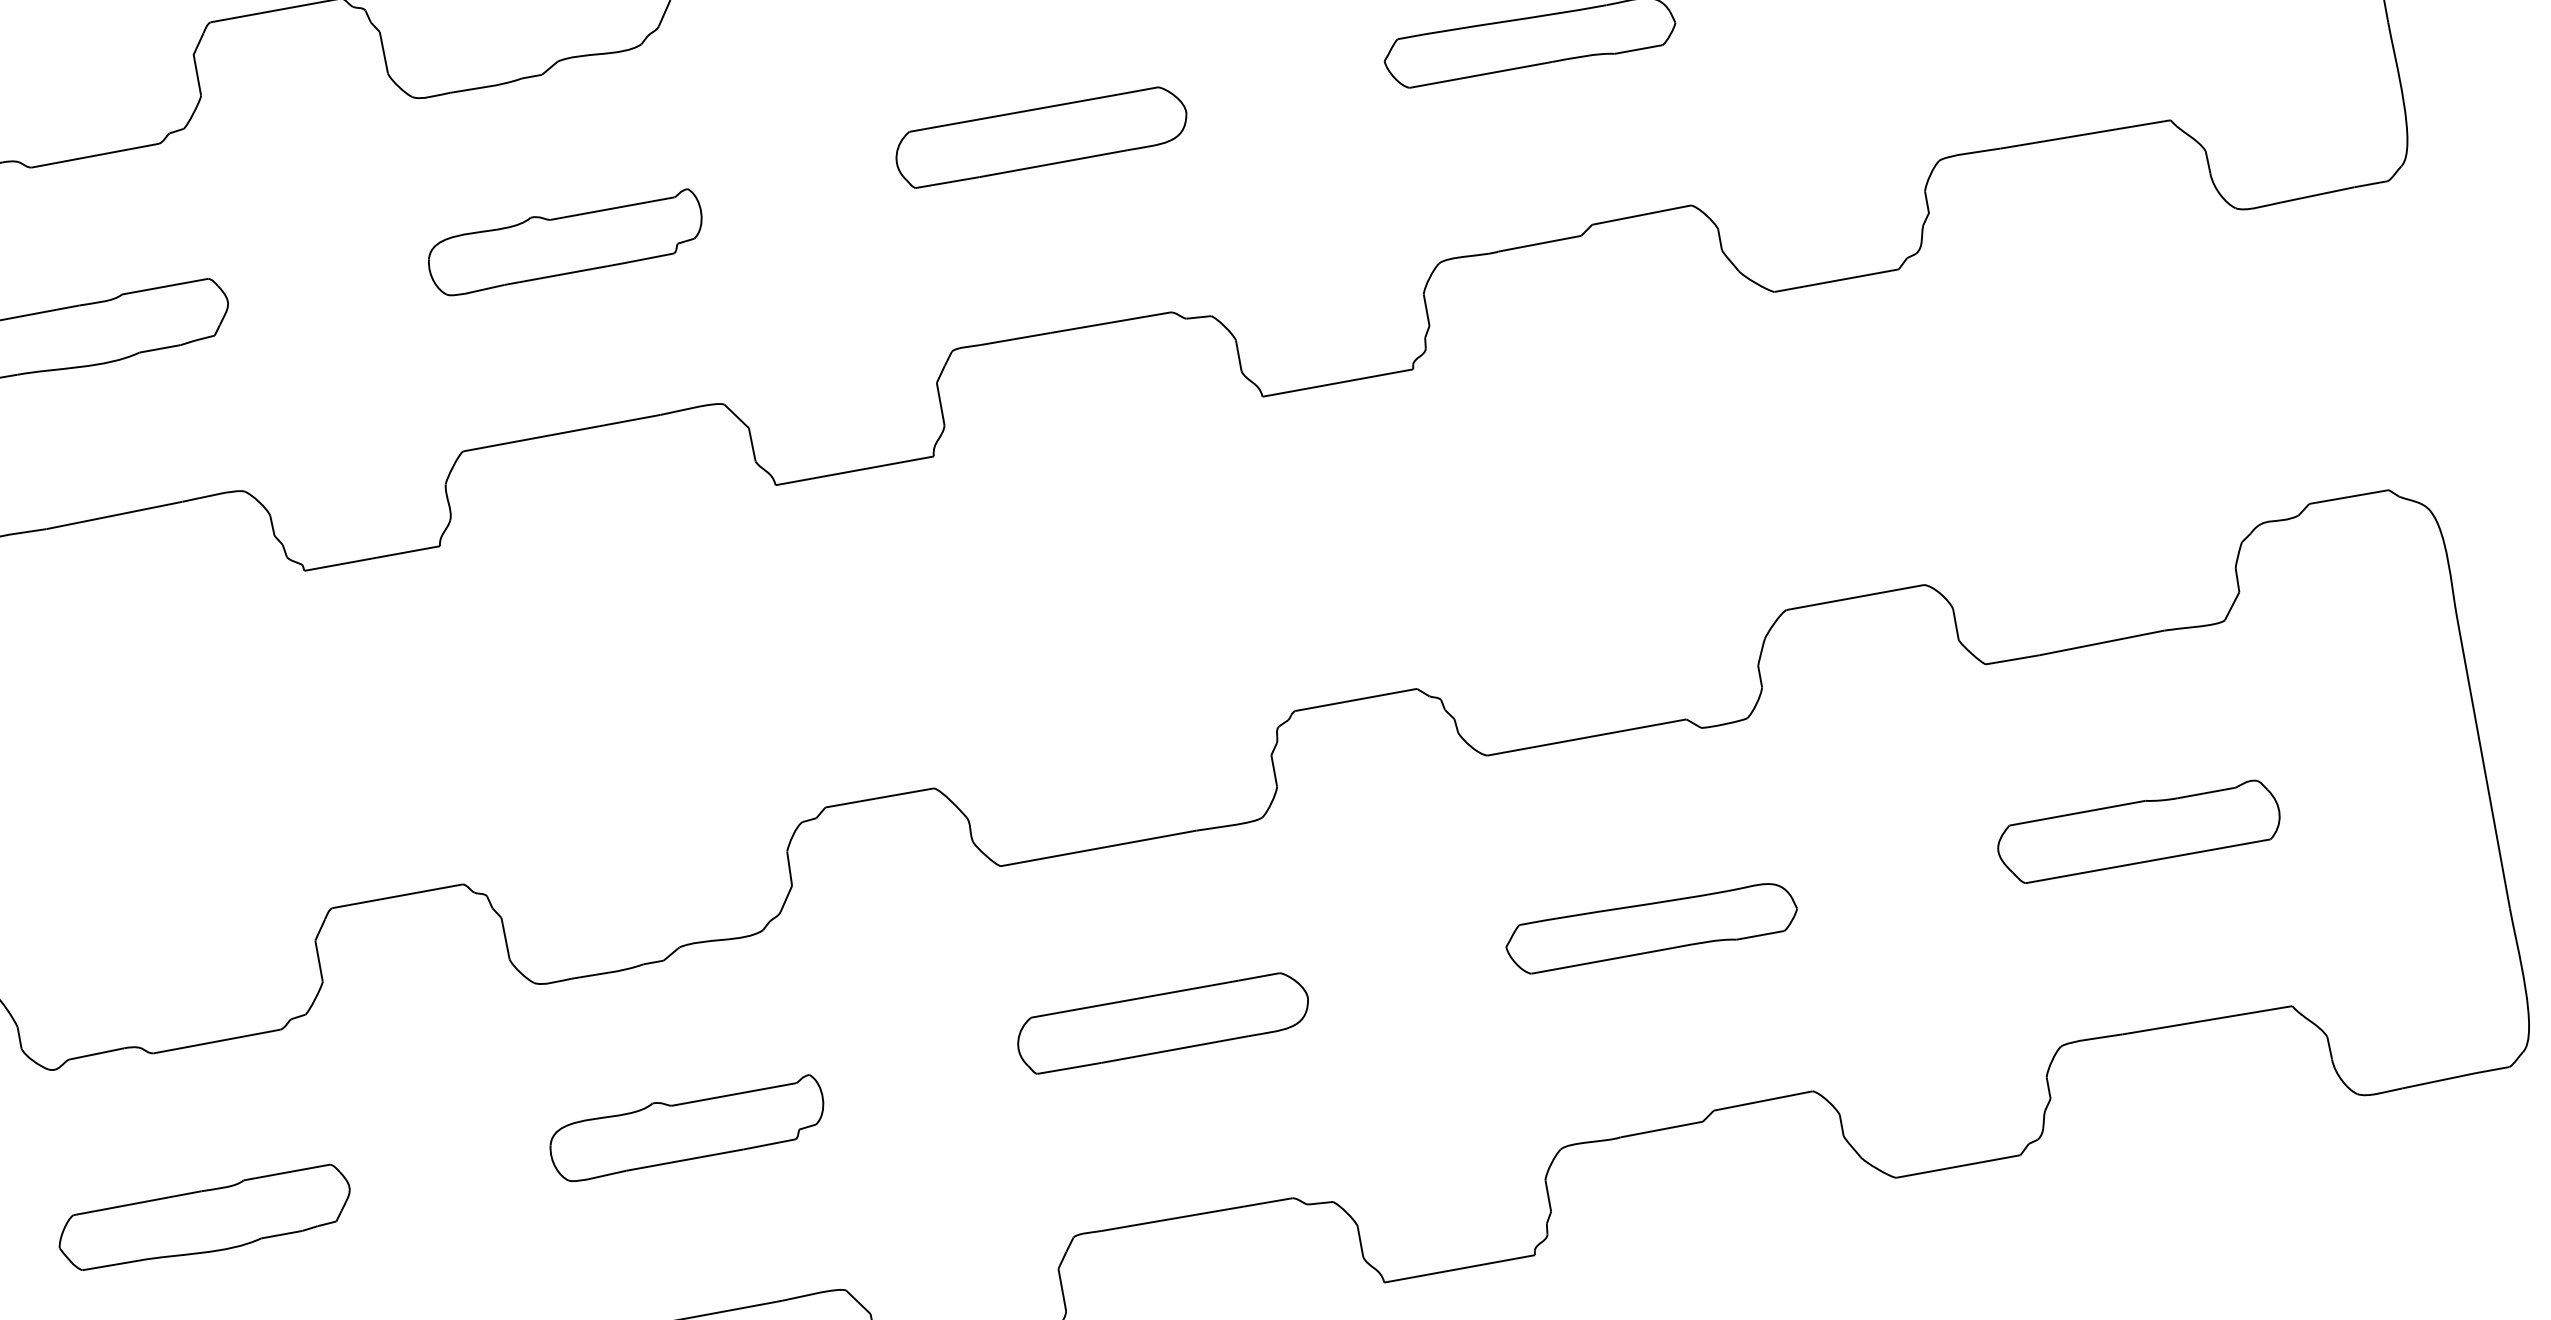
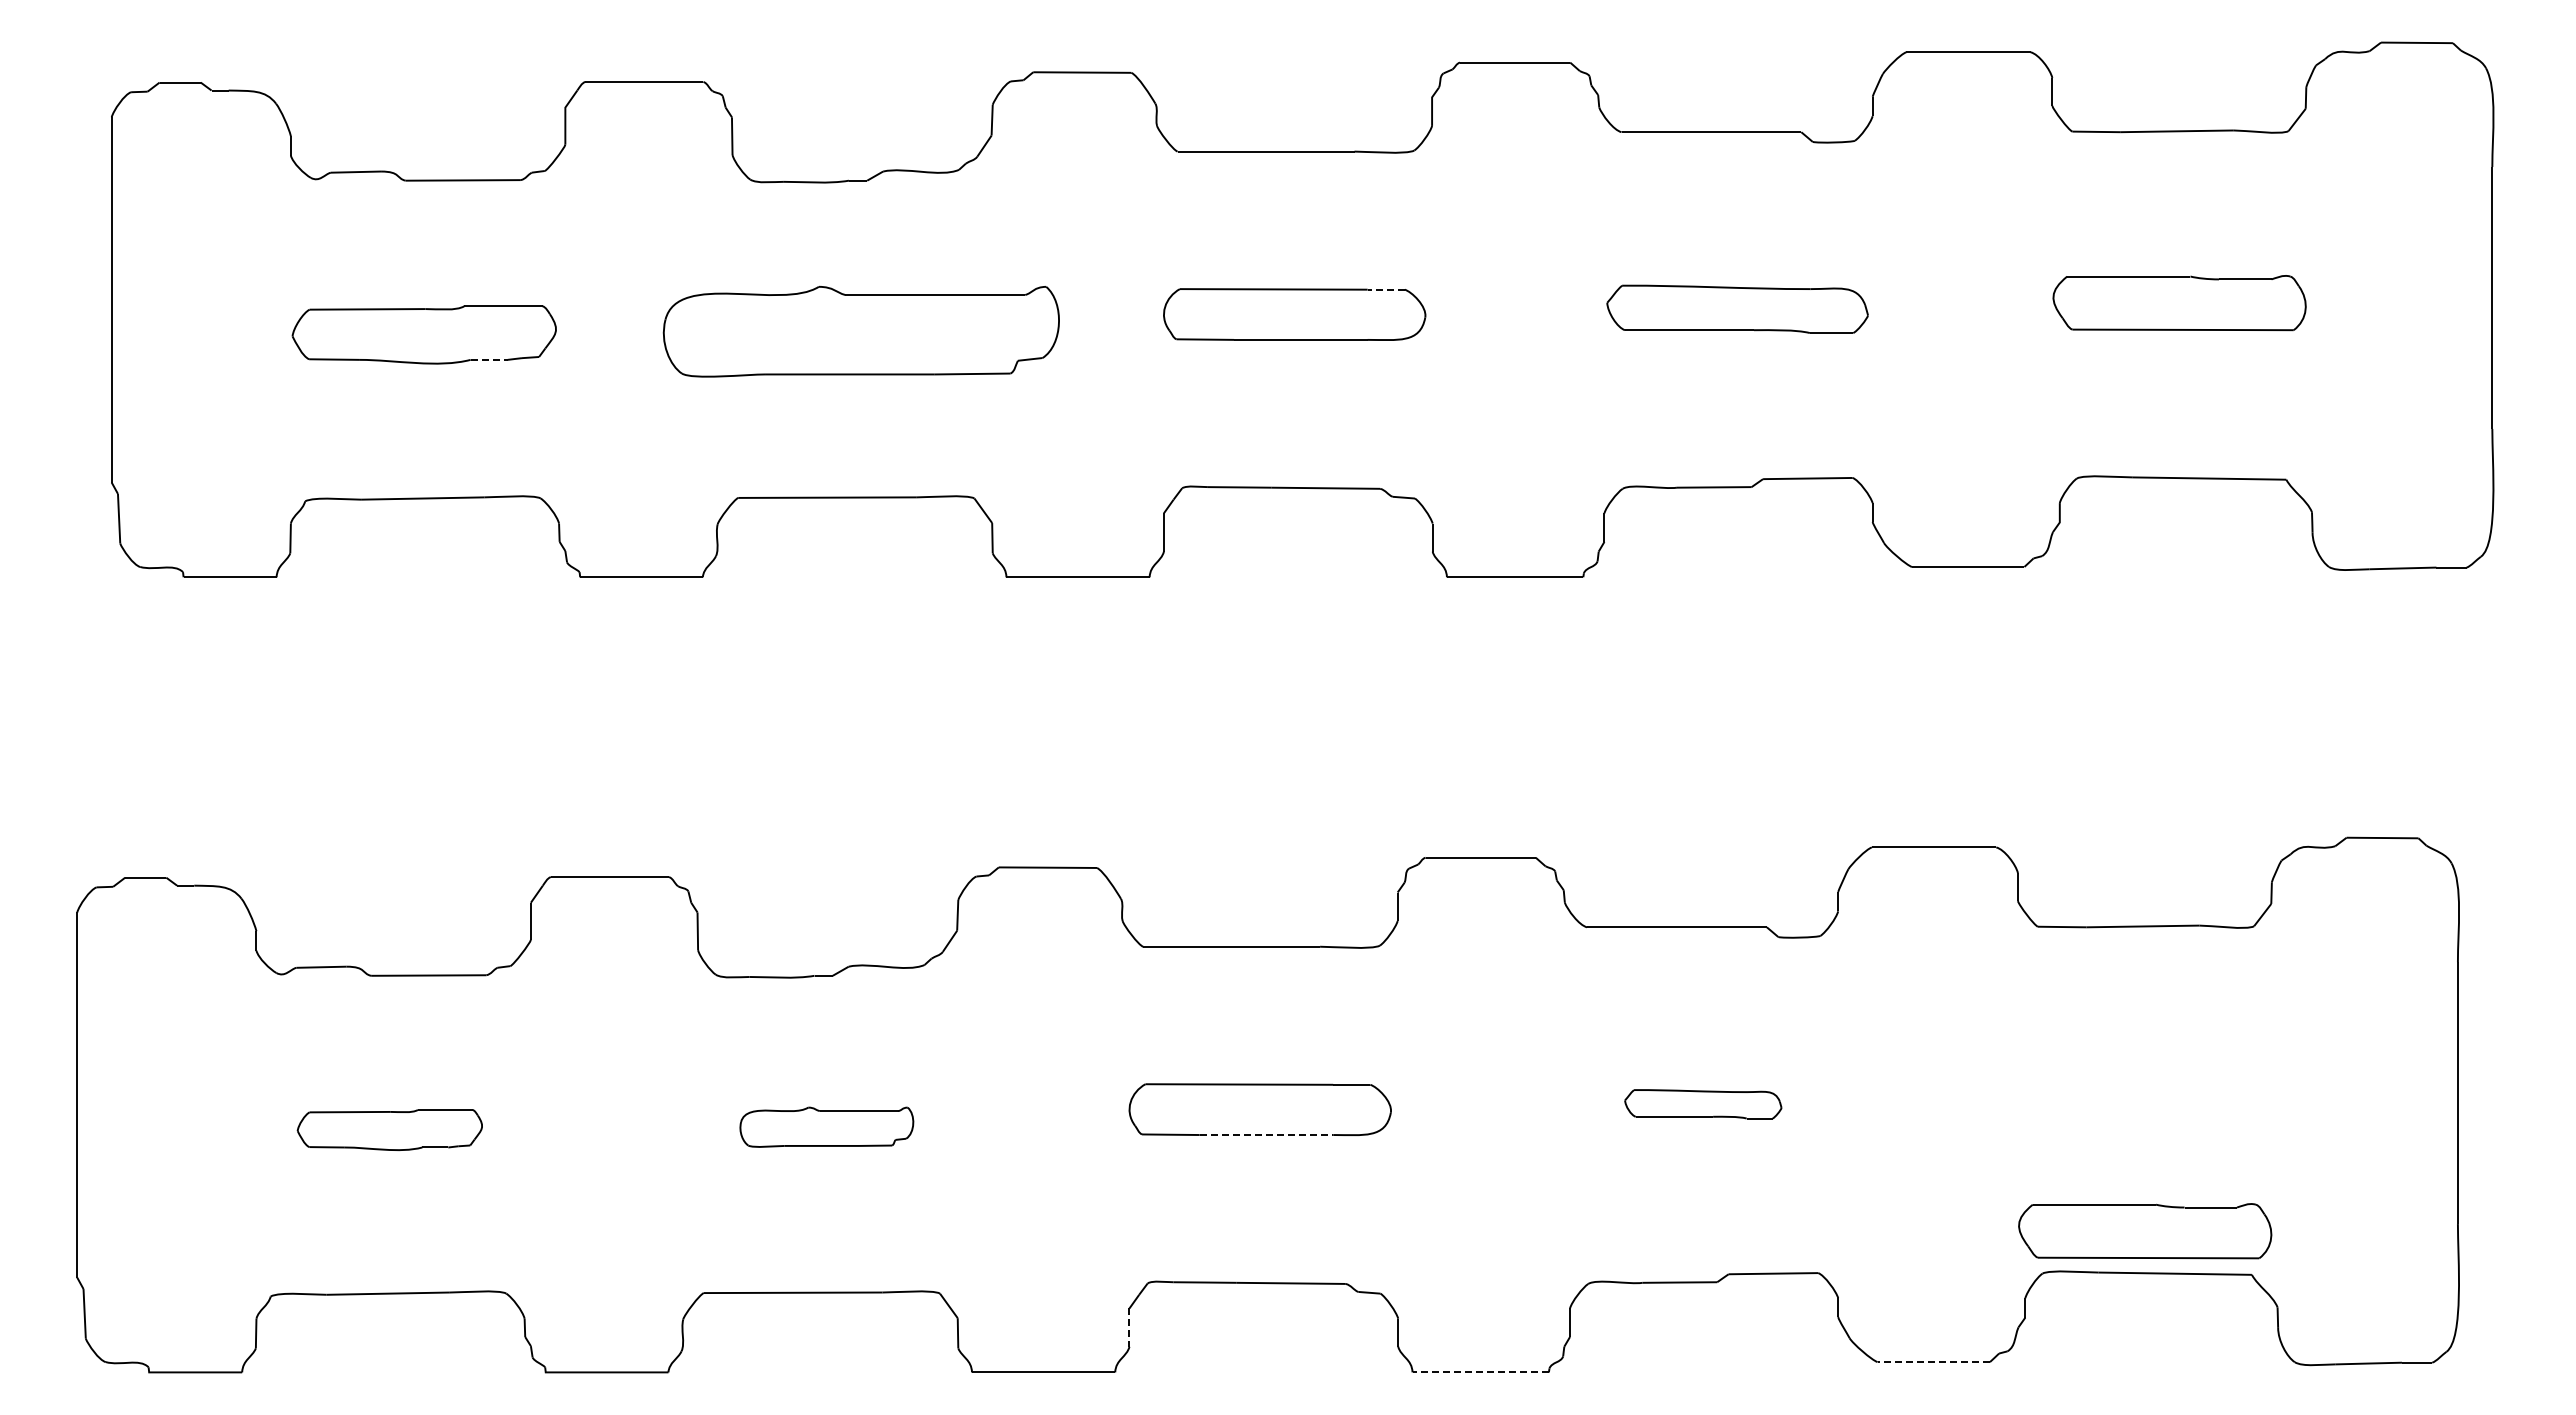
line: (1137, 90) -> (1386, 289), solid -> dashed
part: (565, 243) -> (860, 332), size x1.6
line: (160, 348) -> (489, 359), solid -> dashed
part: (2139, 832) -> (2145, 1231), moved
part: (1651, 926) -> (1703, 1103), size x0.6
line: (1175, 1050) -> (1266, 1135), solid -> dashed
part: (687, 1129) -> (826, 1127), size x0.7
line: (1958, 1167) -> (1933, 1362), solid -> dashed
part: (204, 1219) -> (389, 1129), size x0.7
line: (1459, 1269) -> (1480, 1372), solid -> dashed
line: (1062, 1290) -> (1129, 1328), solid -> dashed

